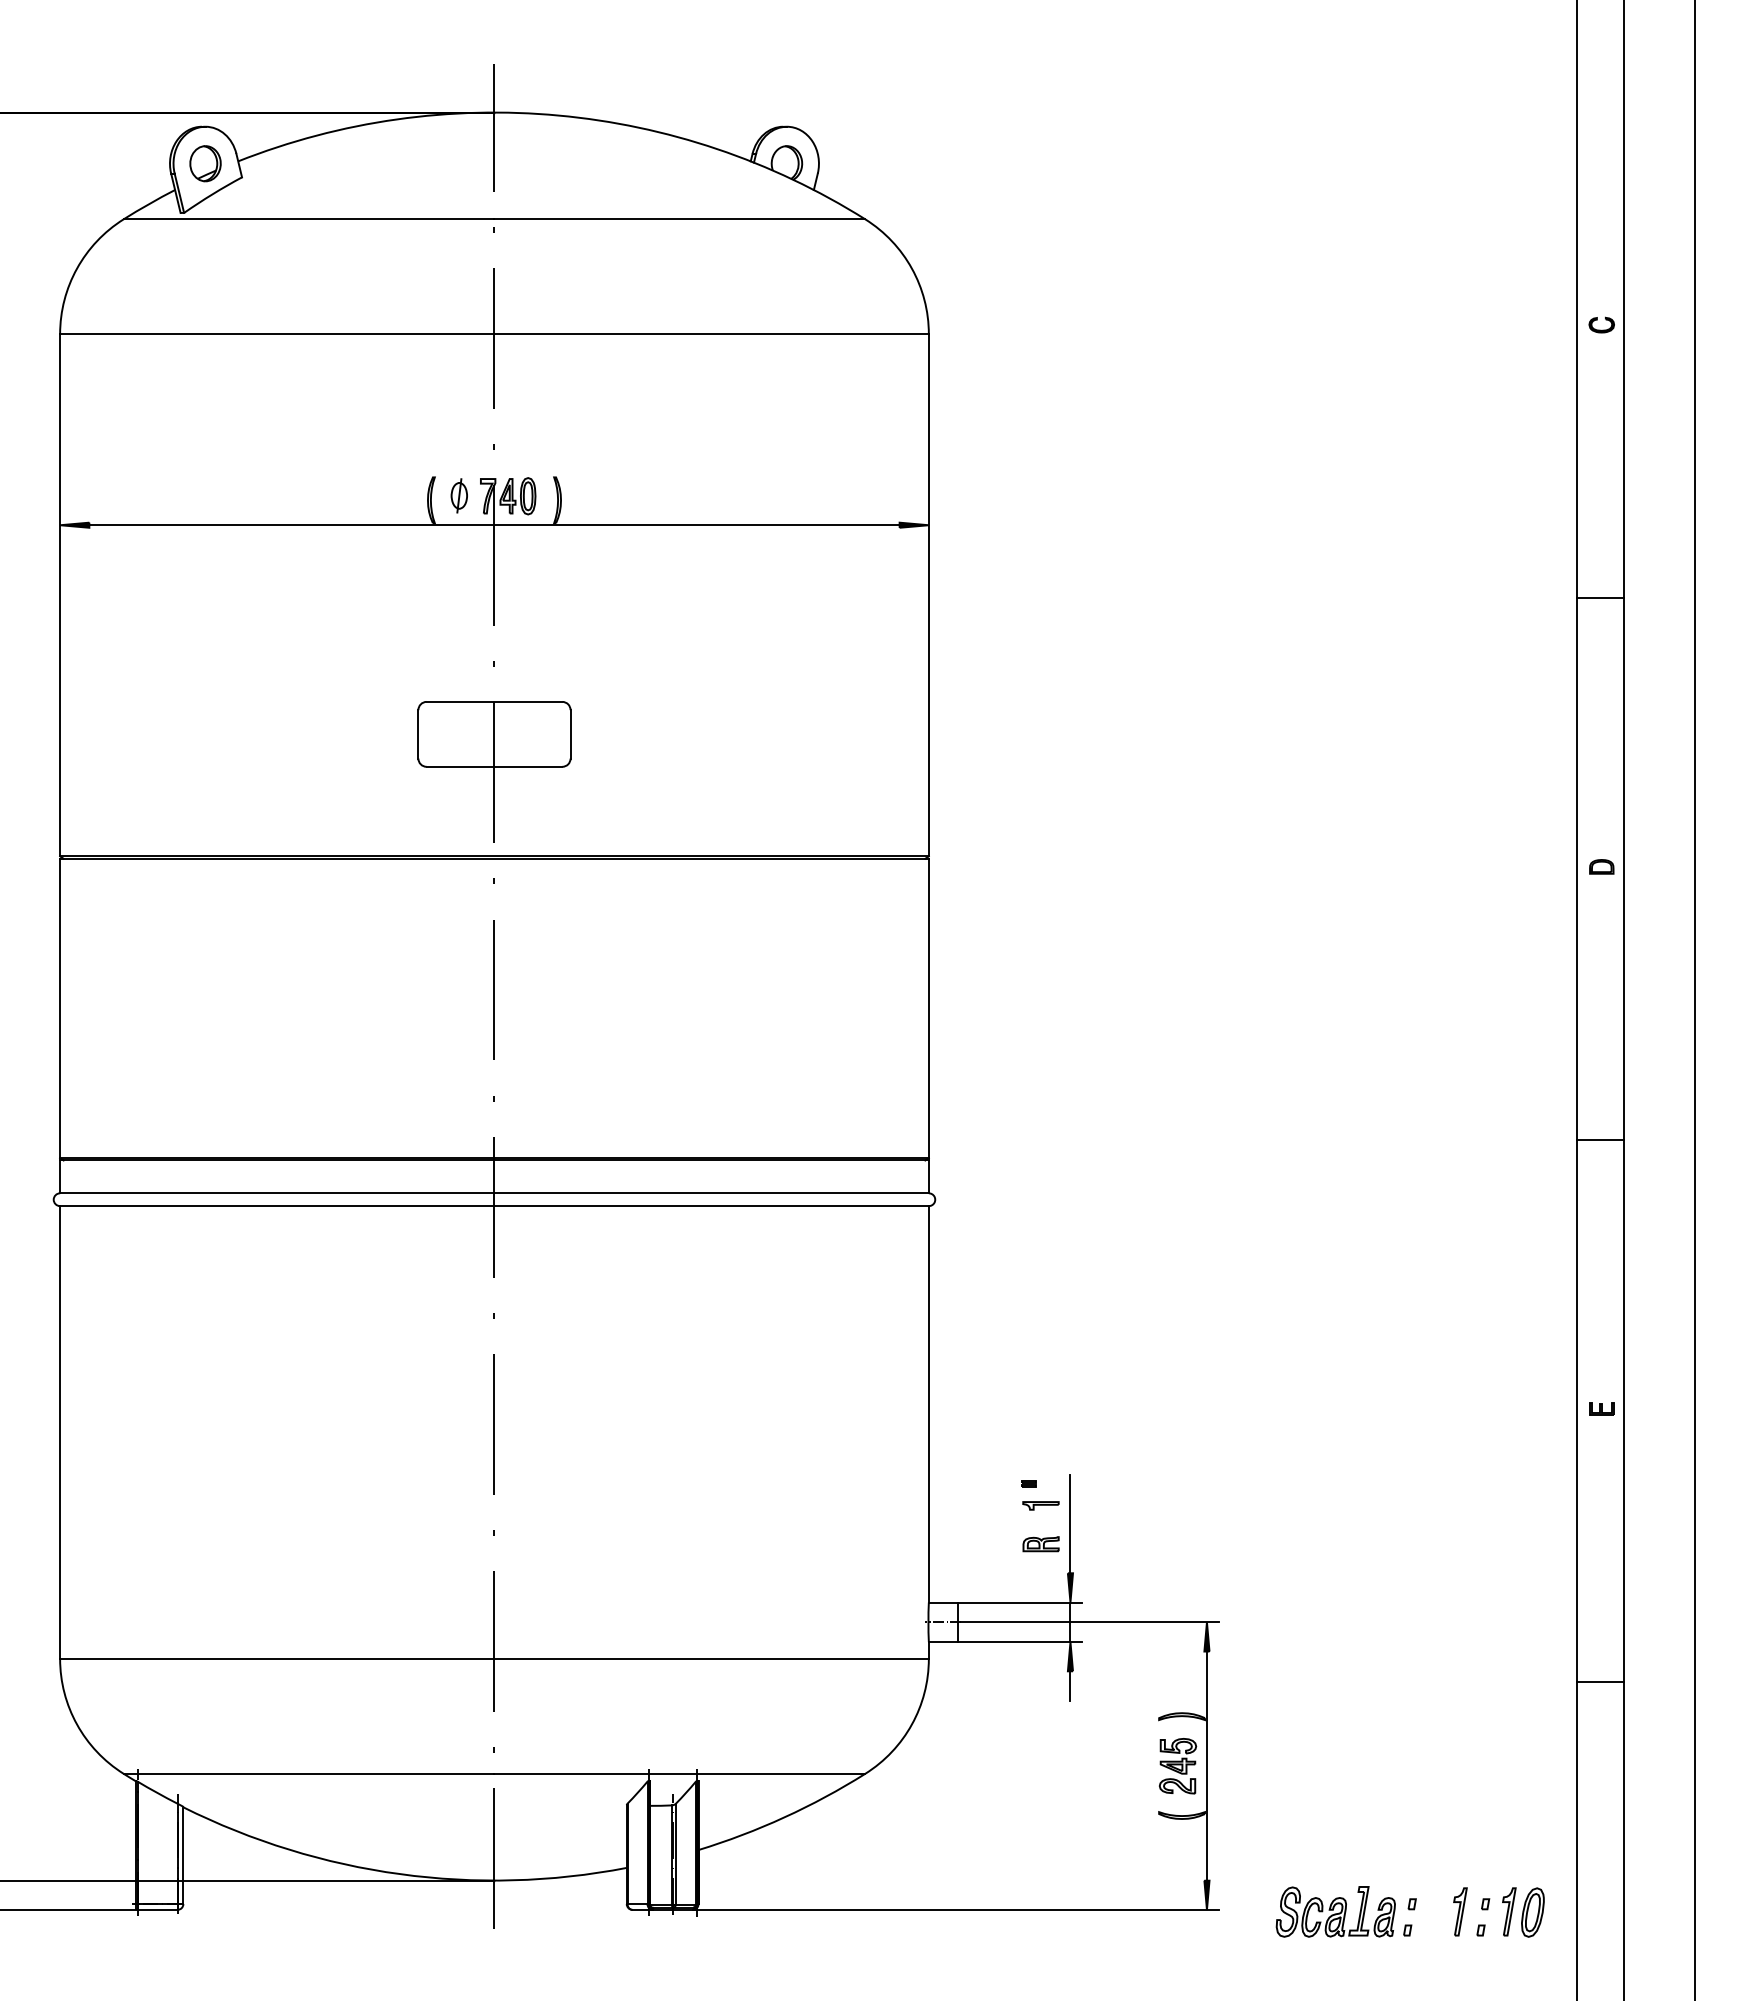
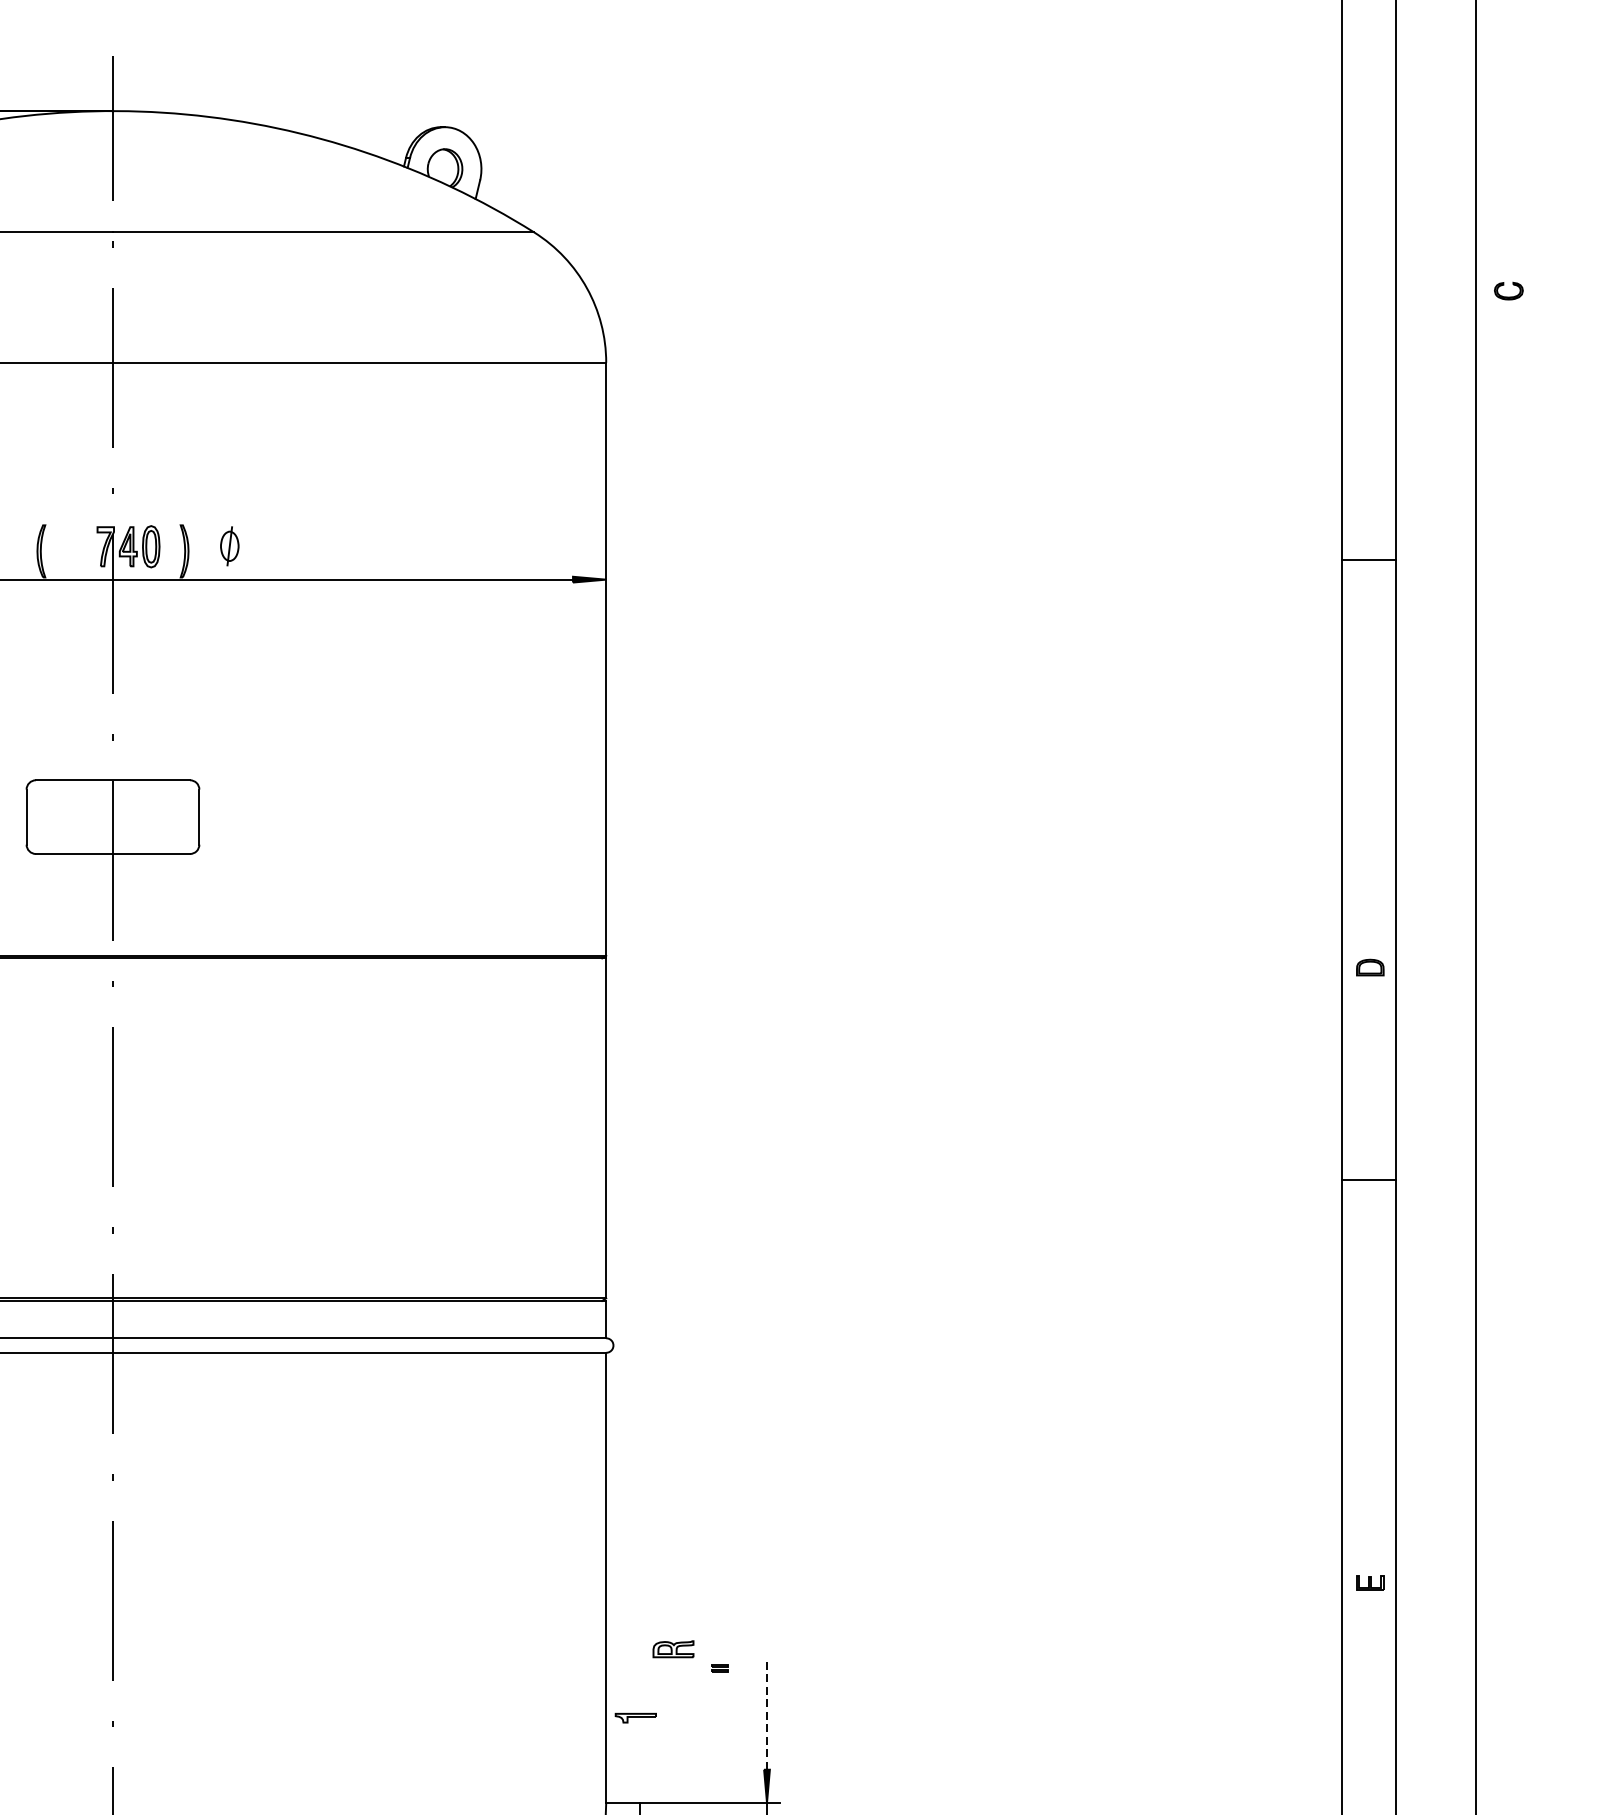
part: (1601, 324) -> (1508, 290), moved
part: (458, 495) -> (228, 545), moved
line: (1600, 598) -> (1368, 560), moved
line: (1600, 1140) -> (1368, 1180), moved
part: (1040, 1505) -> (635, 1717), moved
line: (1070, 1523) -> (767, 1713), solid -> dashed
part: (1040, 1544) -> (672, 1649), moved

